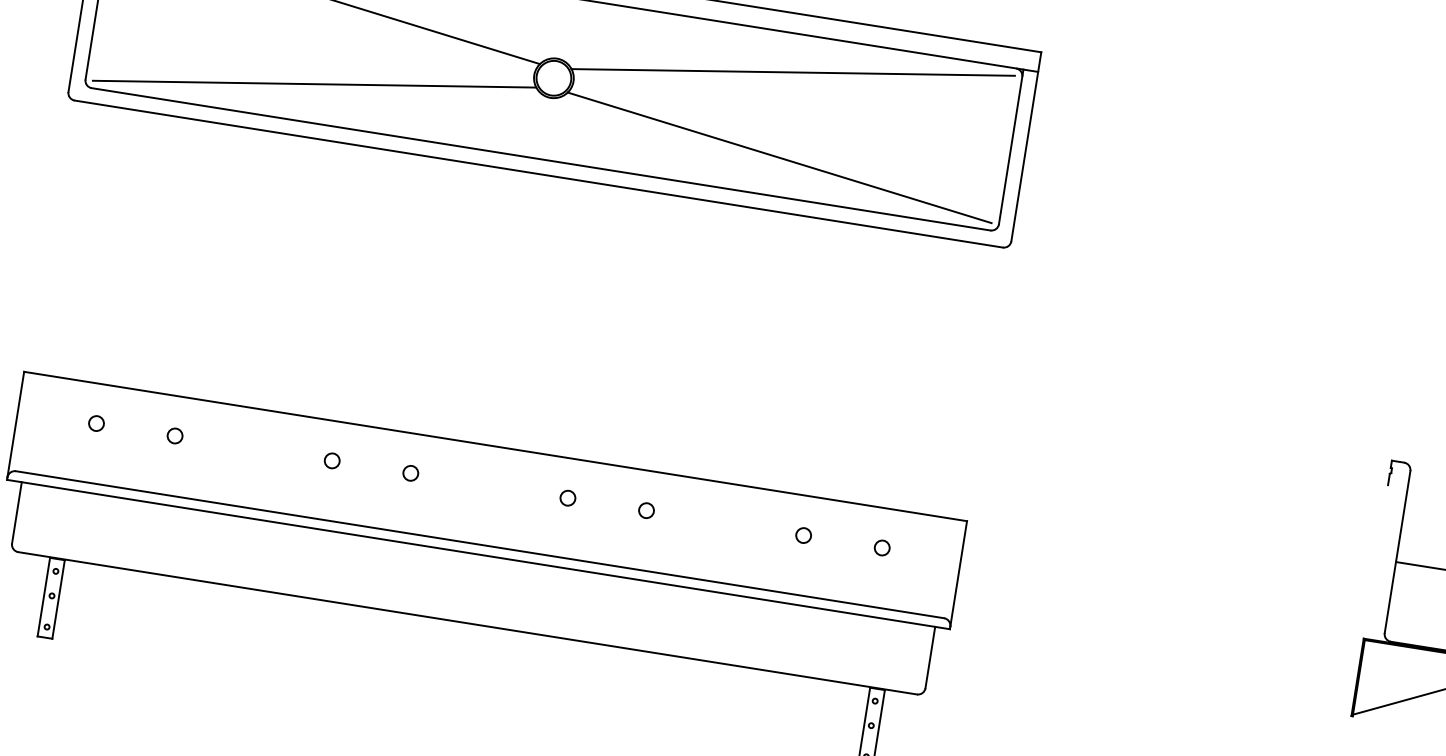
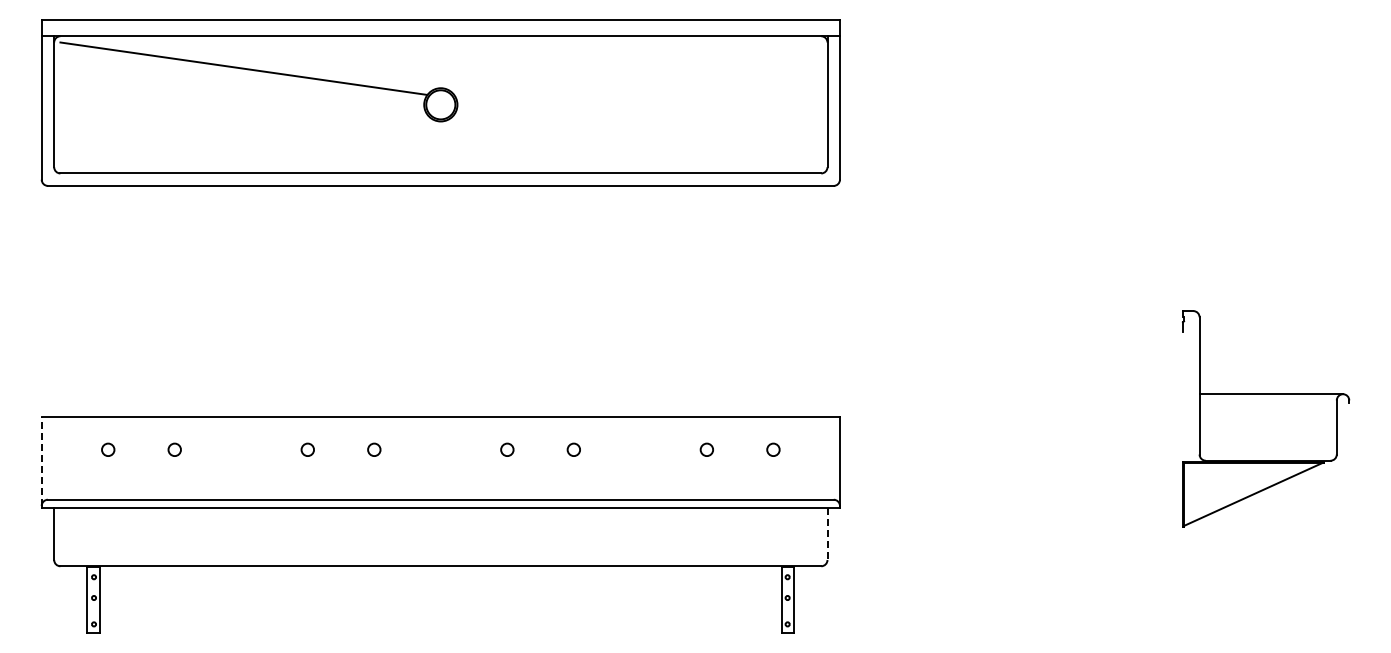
line: (793, 72) -> (637, 68), removed
line: (314, 83) -> (243, 140), removed
line: (779, 157) -> (637, 140), removed
line: (15, 424) -> (41, 461), solid -> dashed
line: (930, 658) -> (827, 534), solid -> dashed

